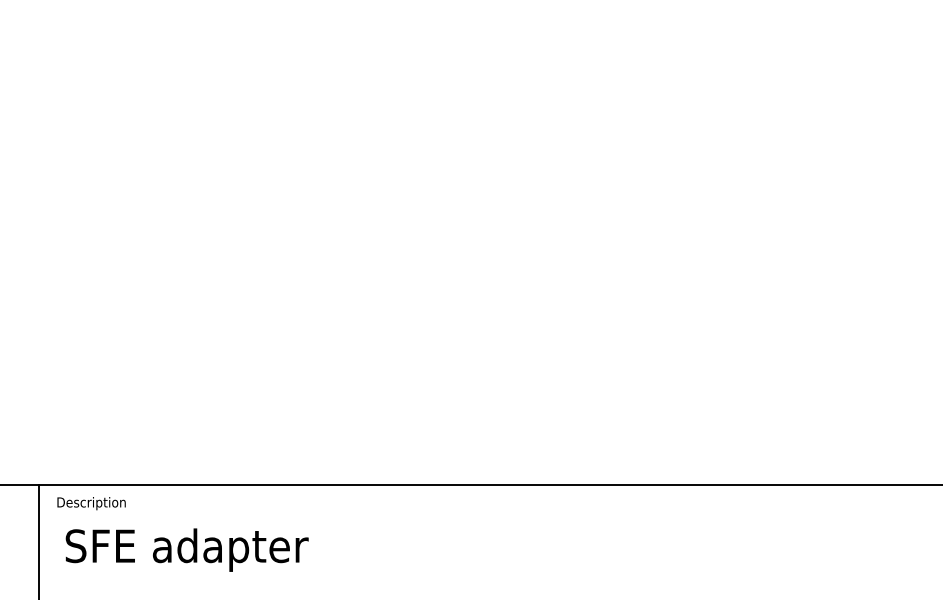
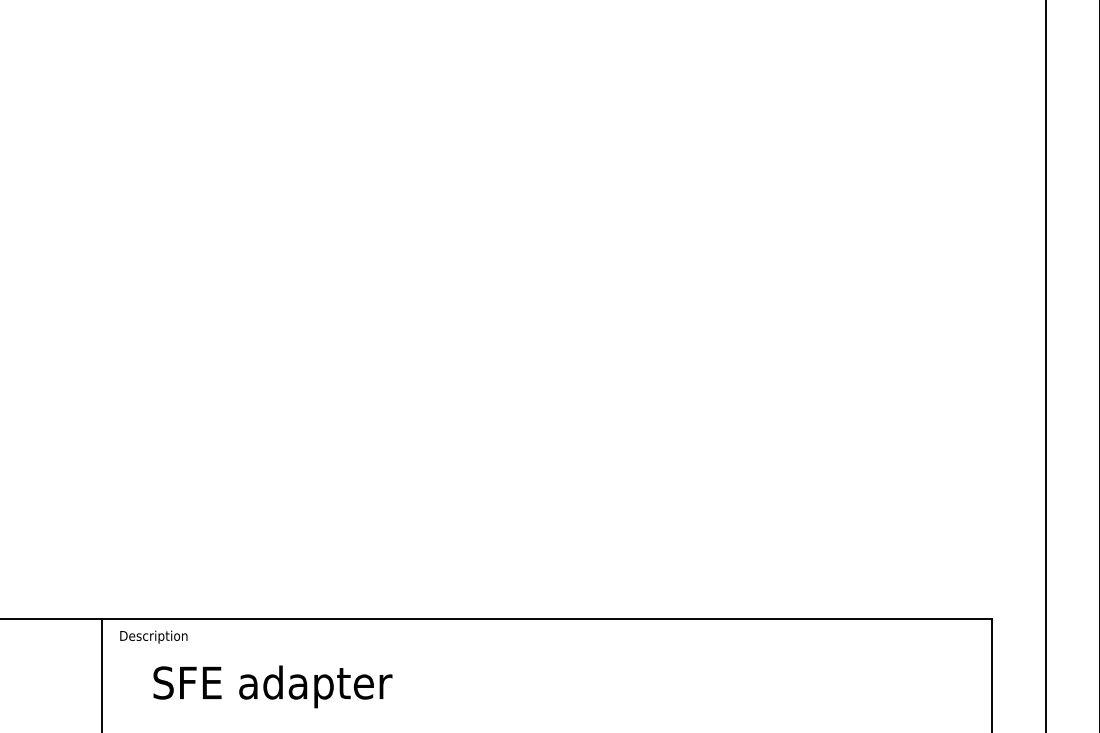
text: (186, 549) -> (272, 686), moved

